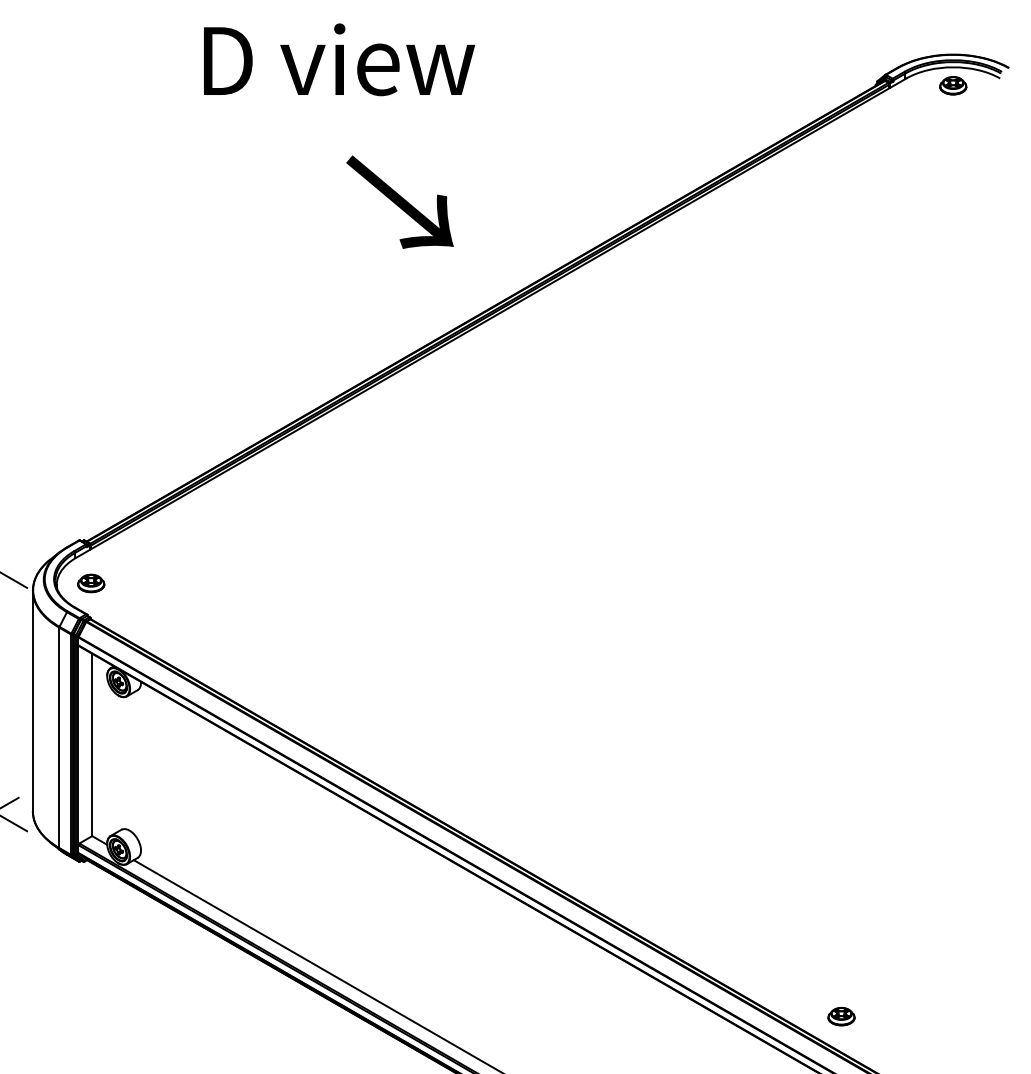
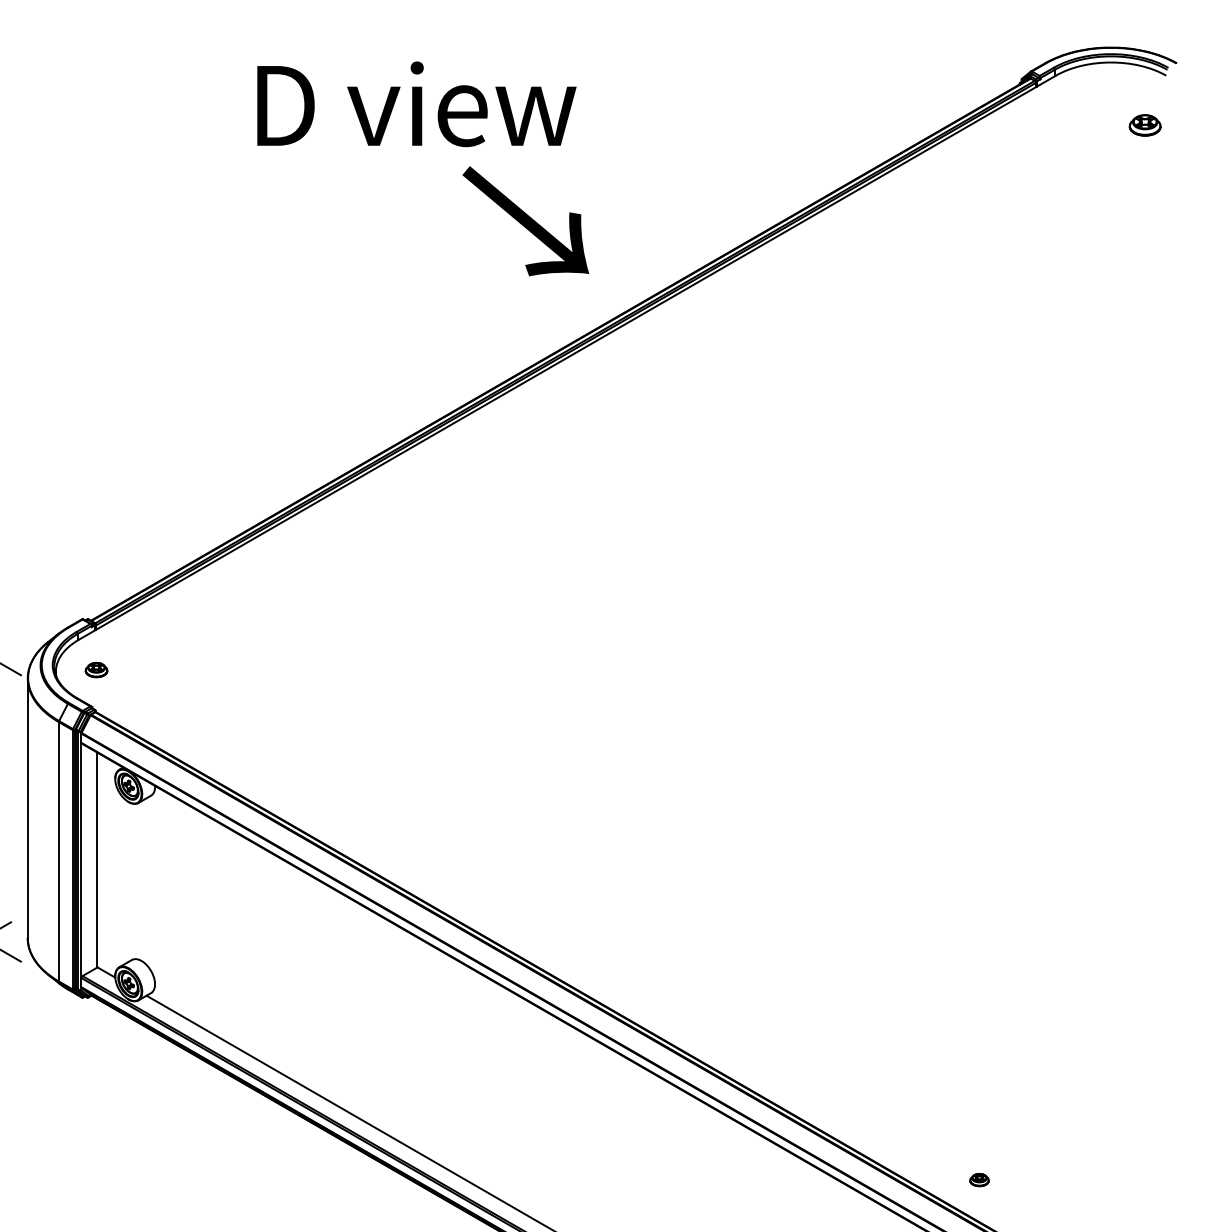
text: (339, 59) -> (416, 103), moved
part: (953, 85) -> (1145, 125), moved
text: (399, 201) -> (525, 220), moved
part: (91, 583) -> (96, 670), size x0.7
part: (841, 1016) -> (979, 1179), size x0.6

